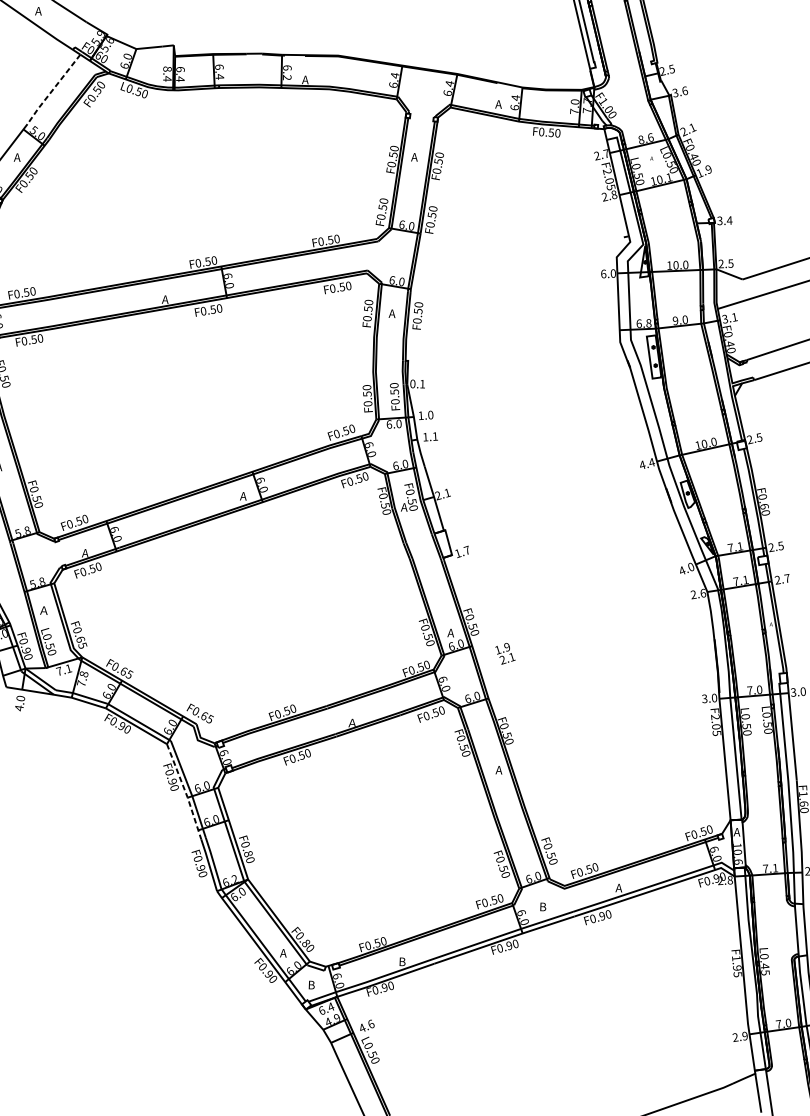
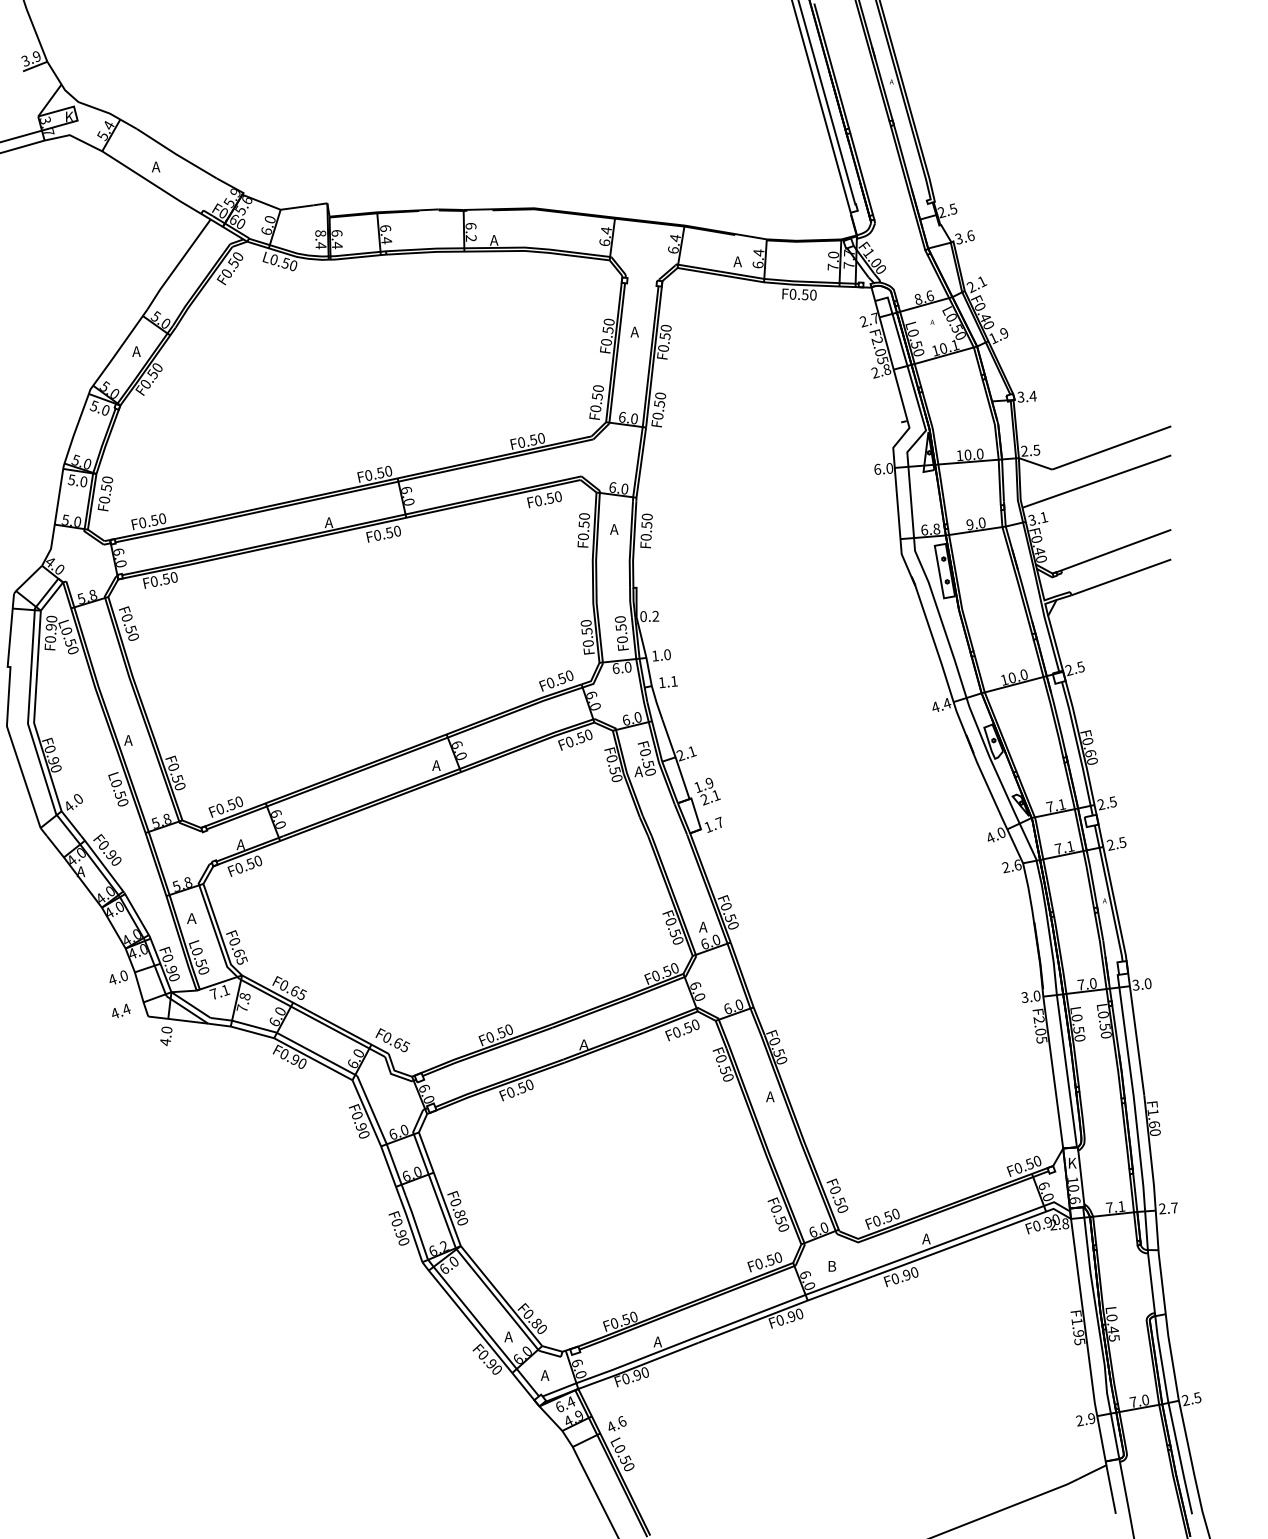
line: (53, 89) -> (178, 264), dashed -> solid
text: (422, 383) -> (655, 615), 0.1 -> 0.2
text: (787, 578) -> (1122, 842), 2.7 -> 2.5
text: (505, 653) -> (707, 791), moved
line: (185, 792) -> (377, 1139), dashed -> solid
text: (736, 831) -> (1071, 1162), A -> K
text: (401, 961) -> (657, 1341), B -> A
text: (310, 985) -> (544, 1375), B -> A

